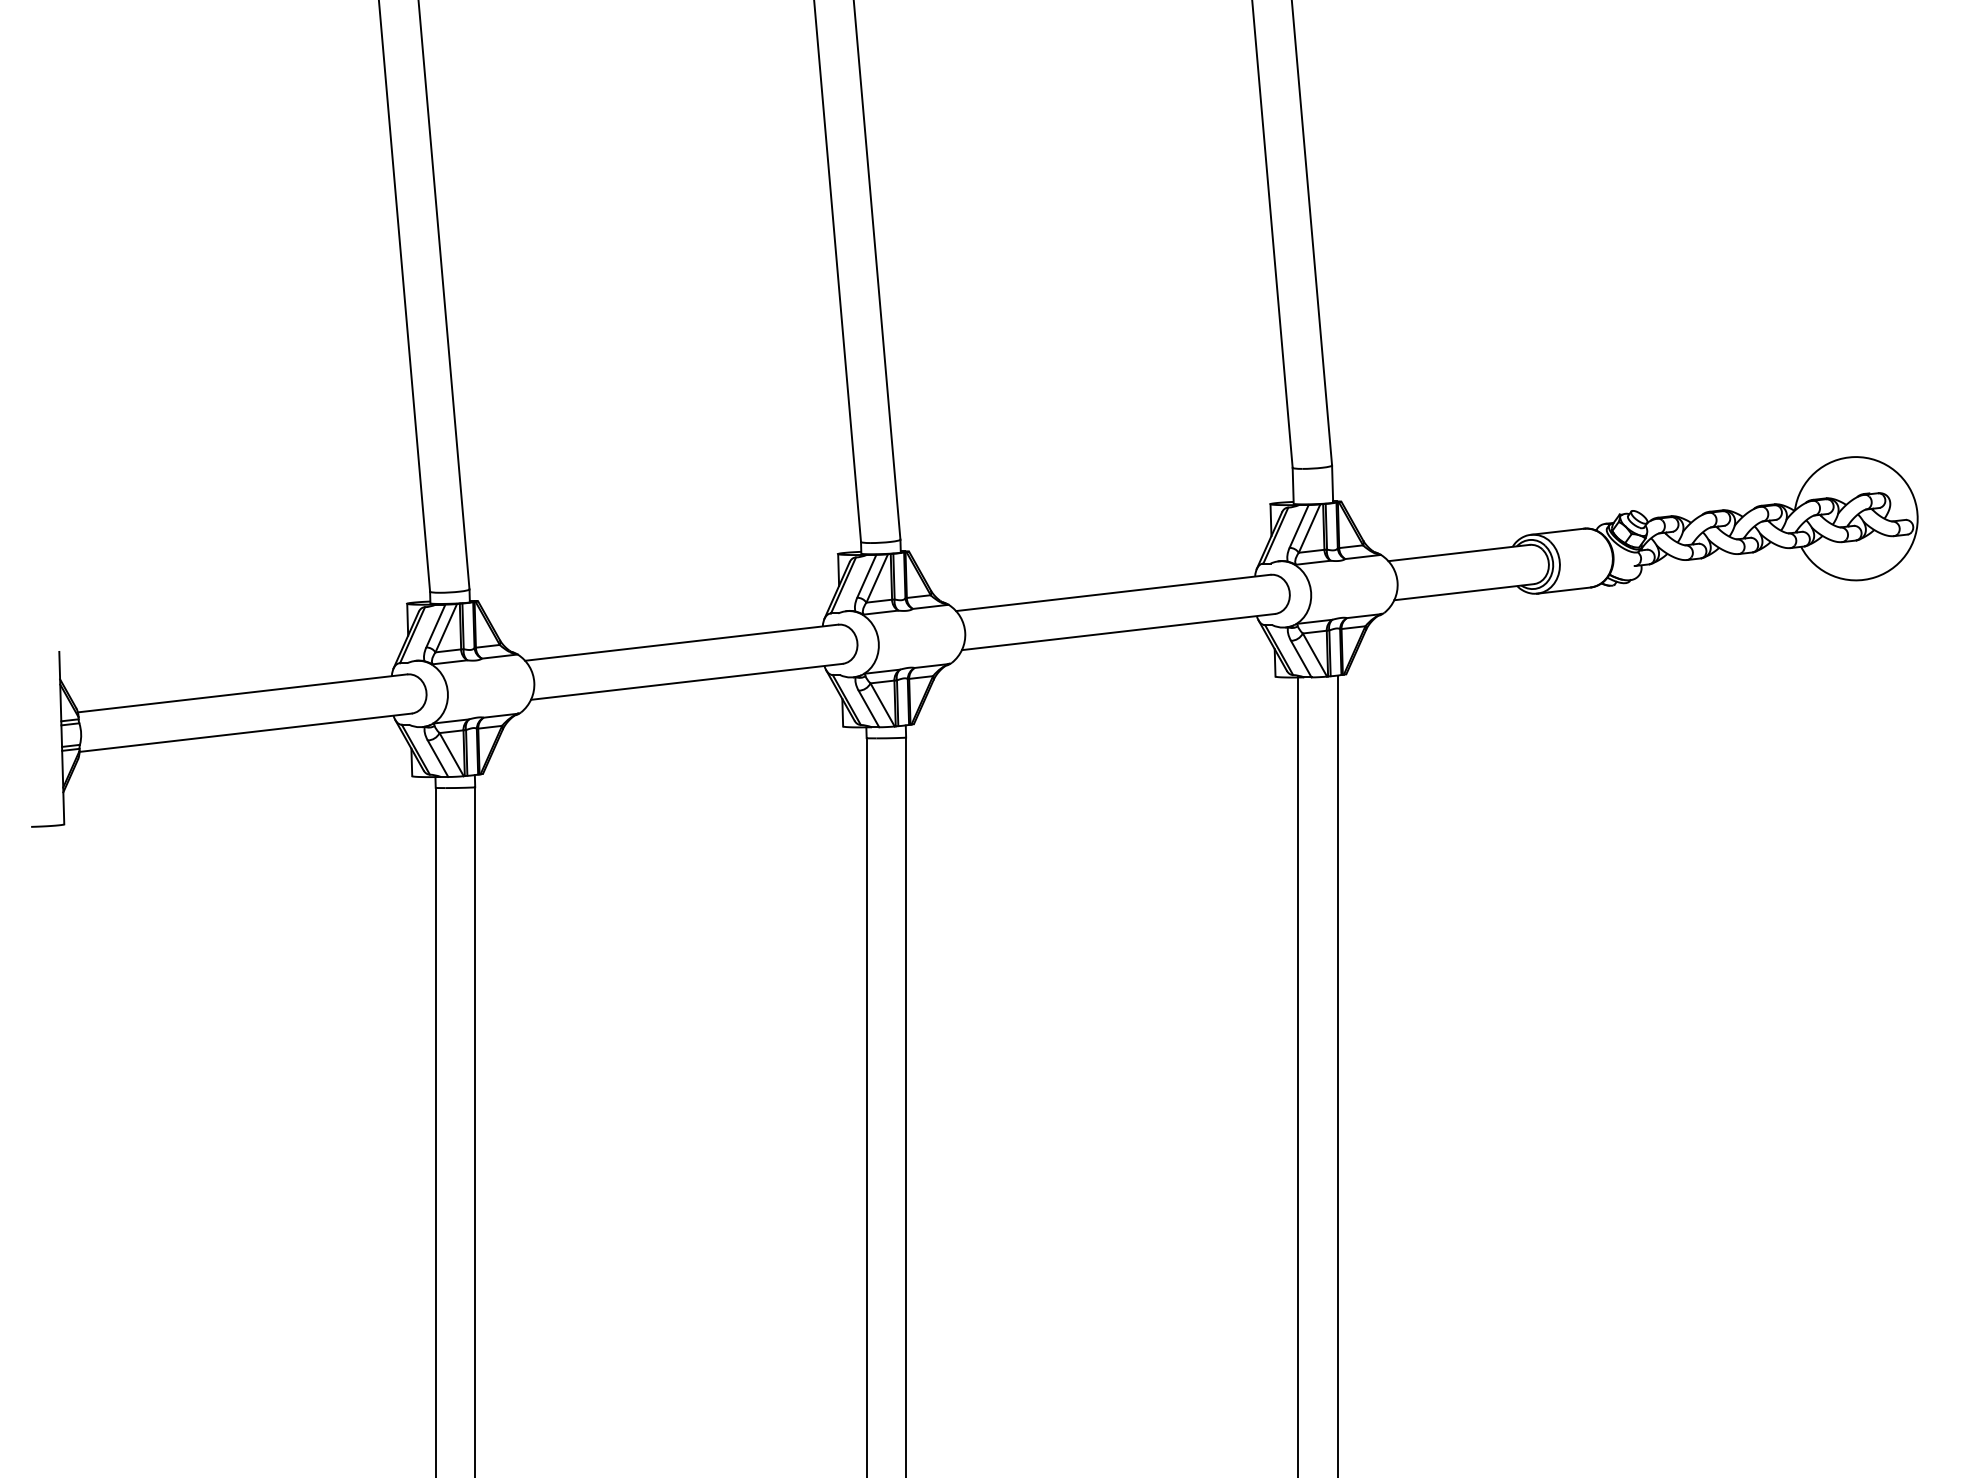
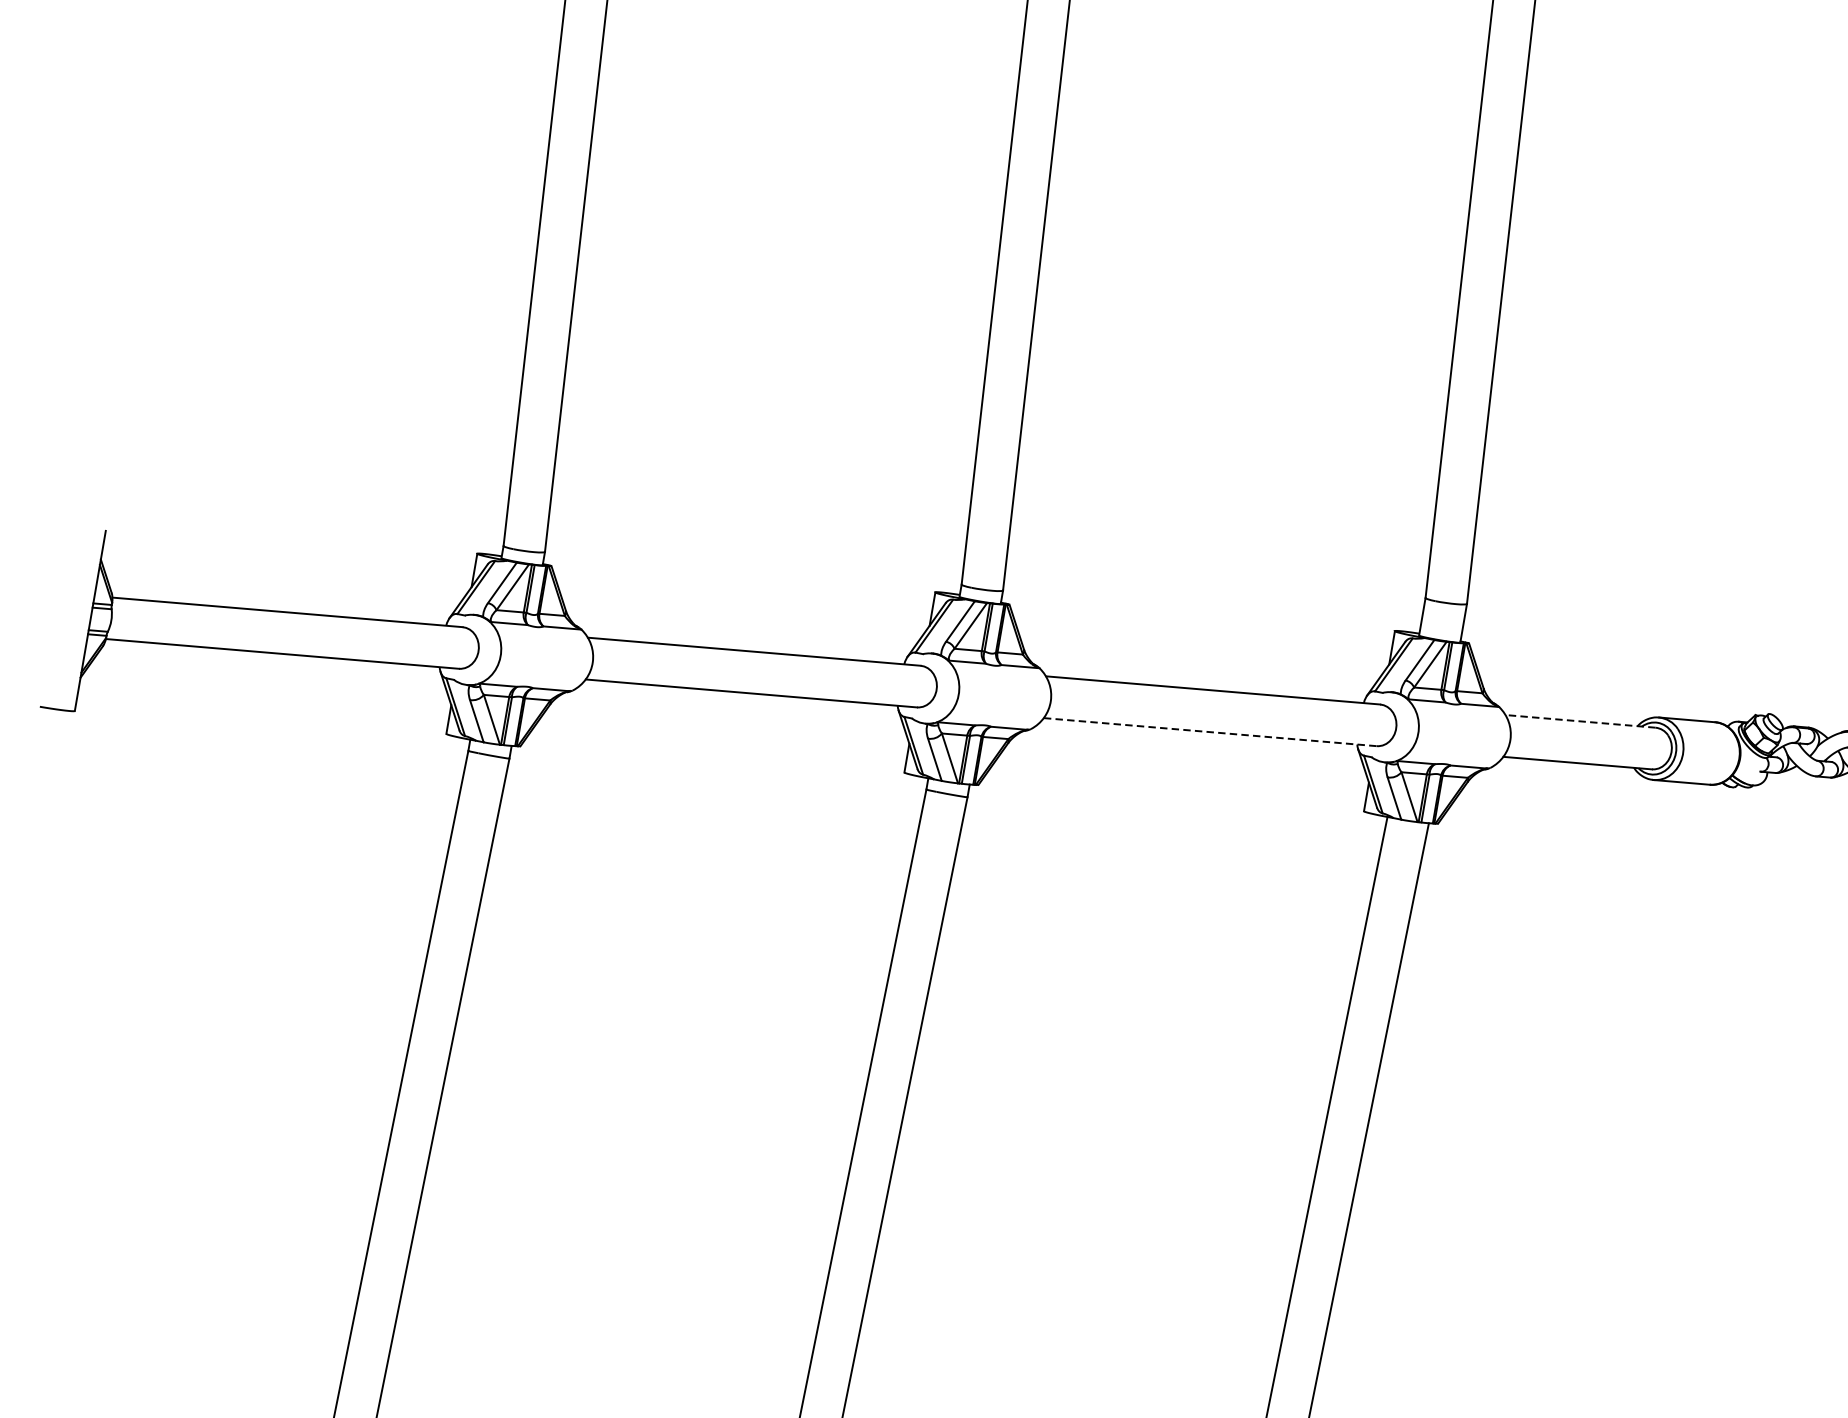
line: (1458, 553) -> (1579, 721), solid -> dashed
line: (1118, 632) -> (1210, 732), solid -> dashed

